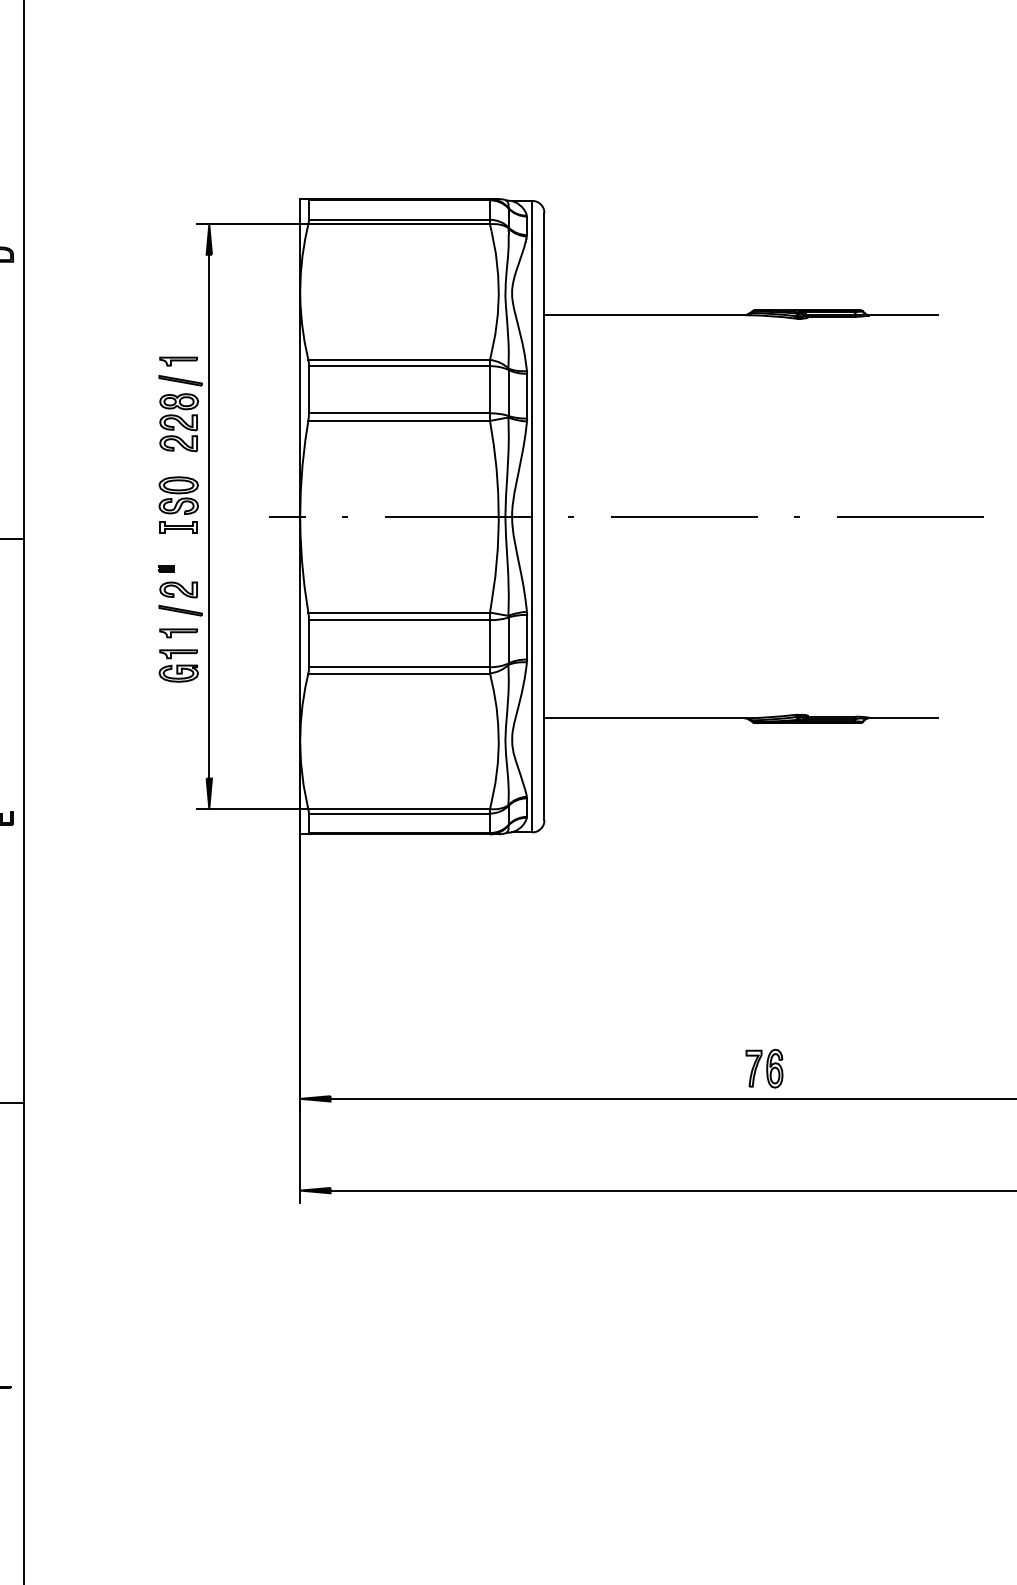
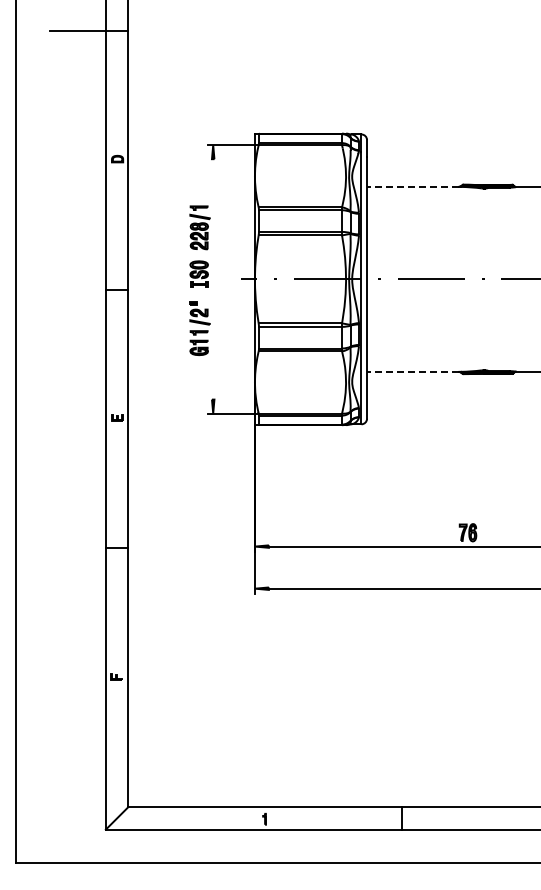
line: (643, 314) -> (412, 186), solid -> dashed
line: (209, 516) -> (213, 279), removed
line: (643, 717) -> (412, 371), solid -> dashed

